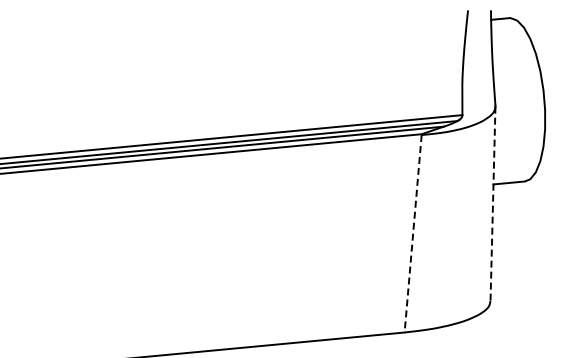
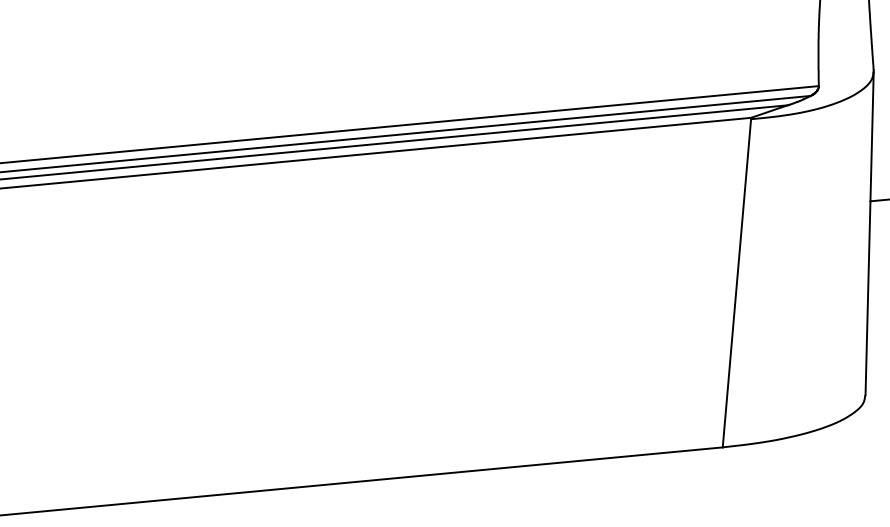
line: (492, 204) -> (868, 234), dashed -> solid
line: (413, 234) -> (737, 284), dashed -> solid

